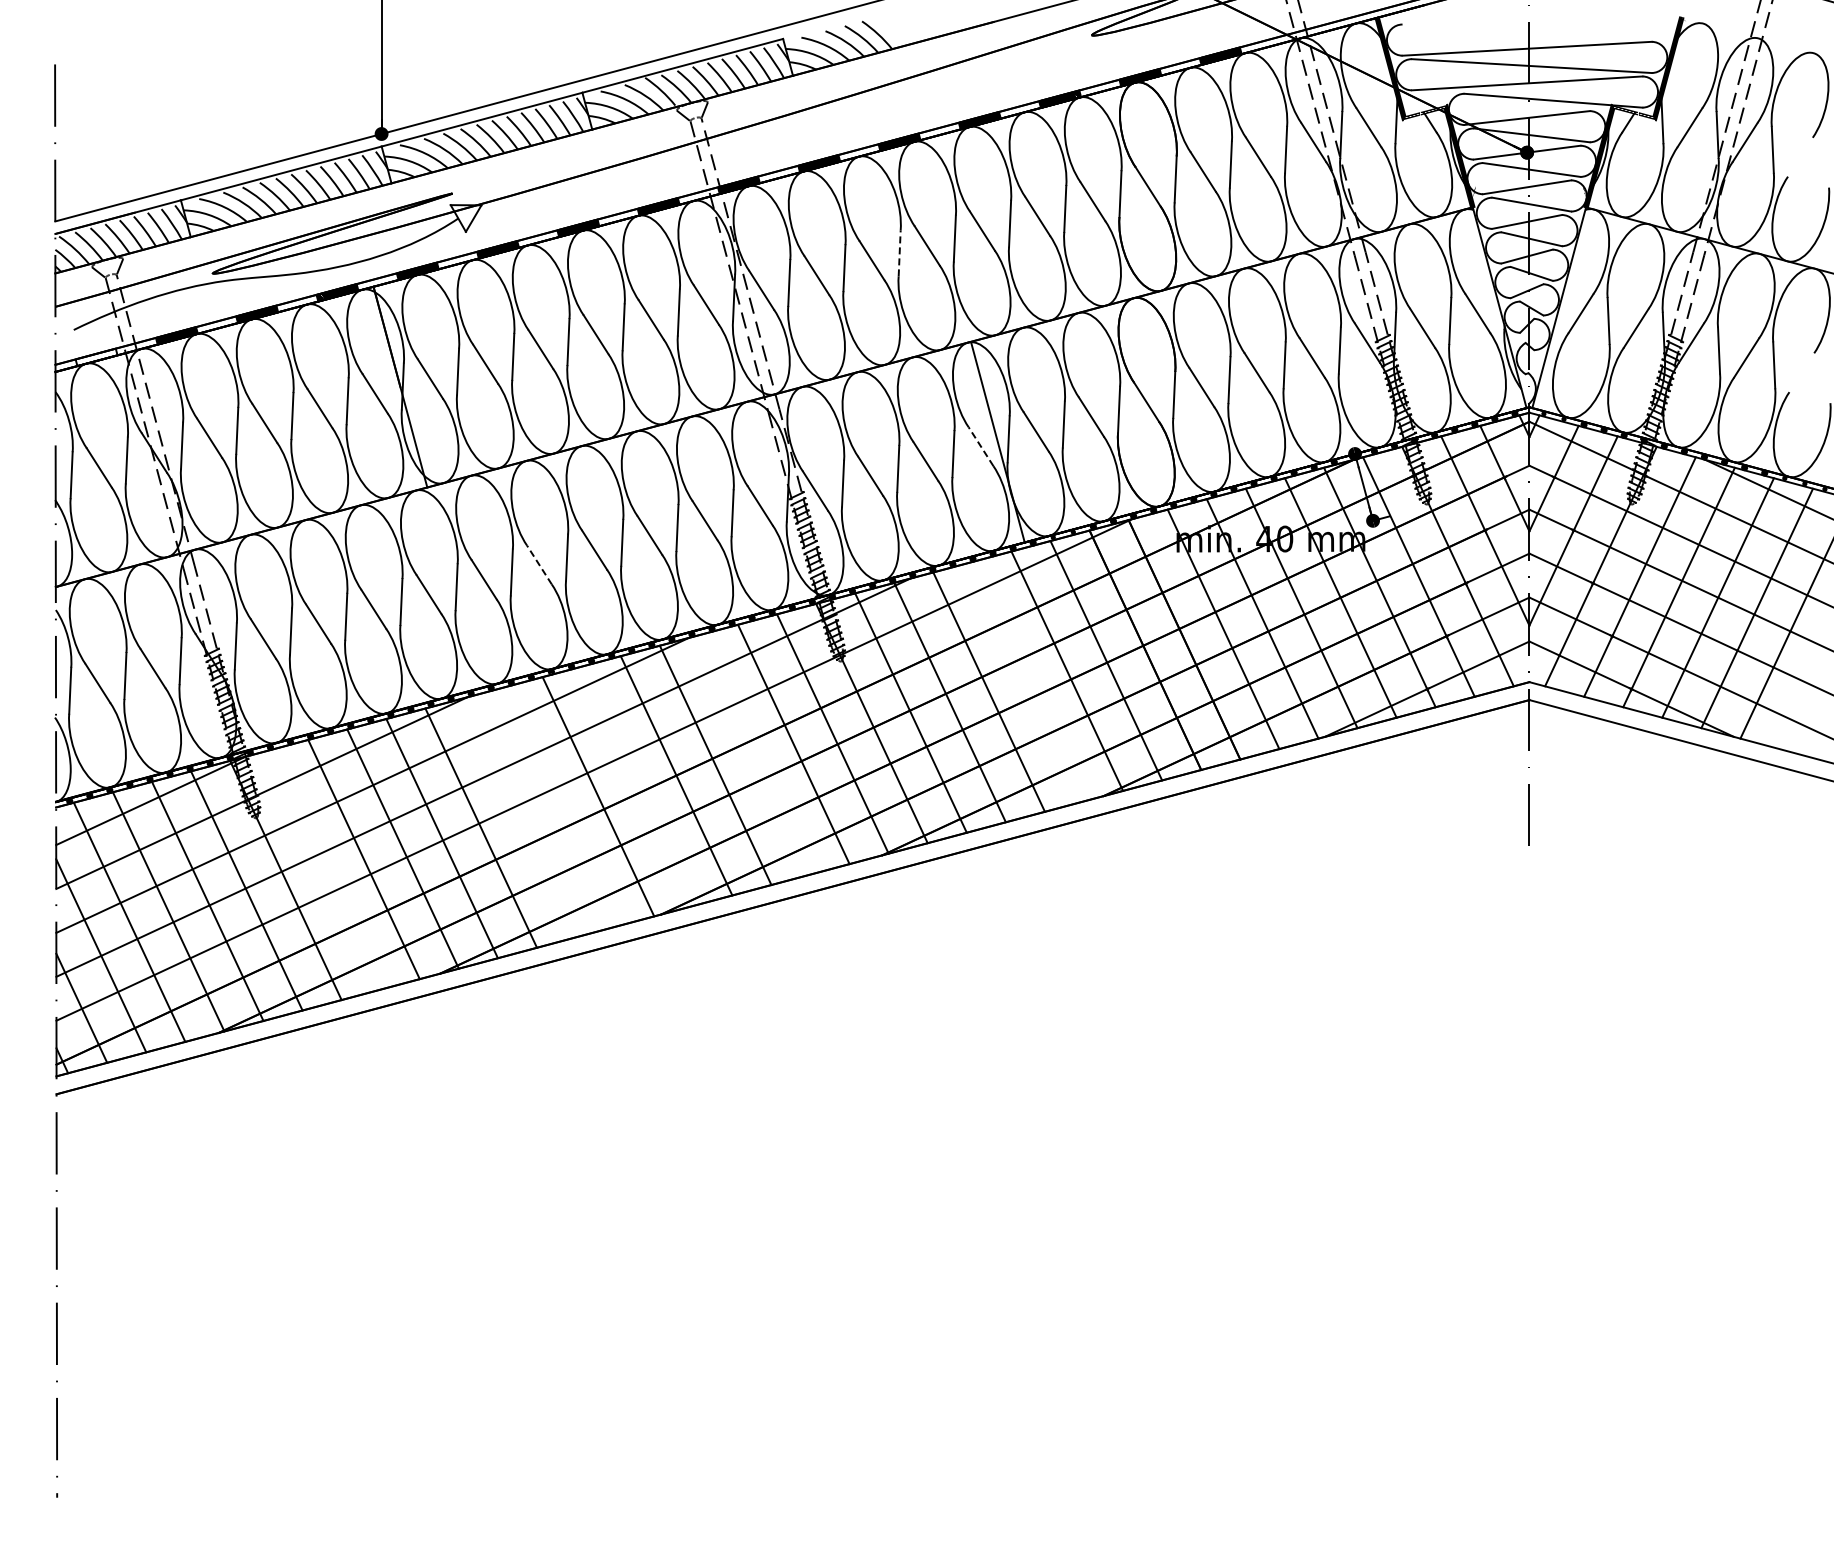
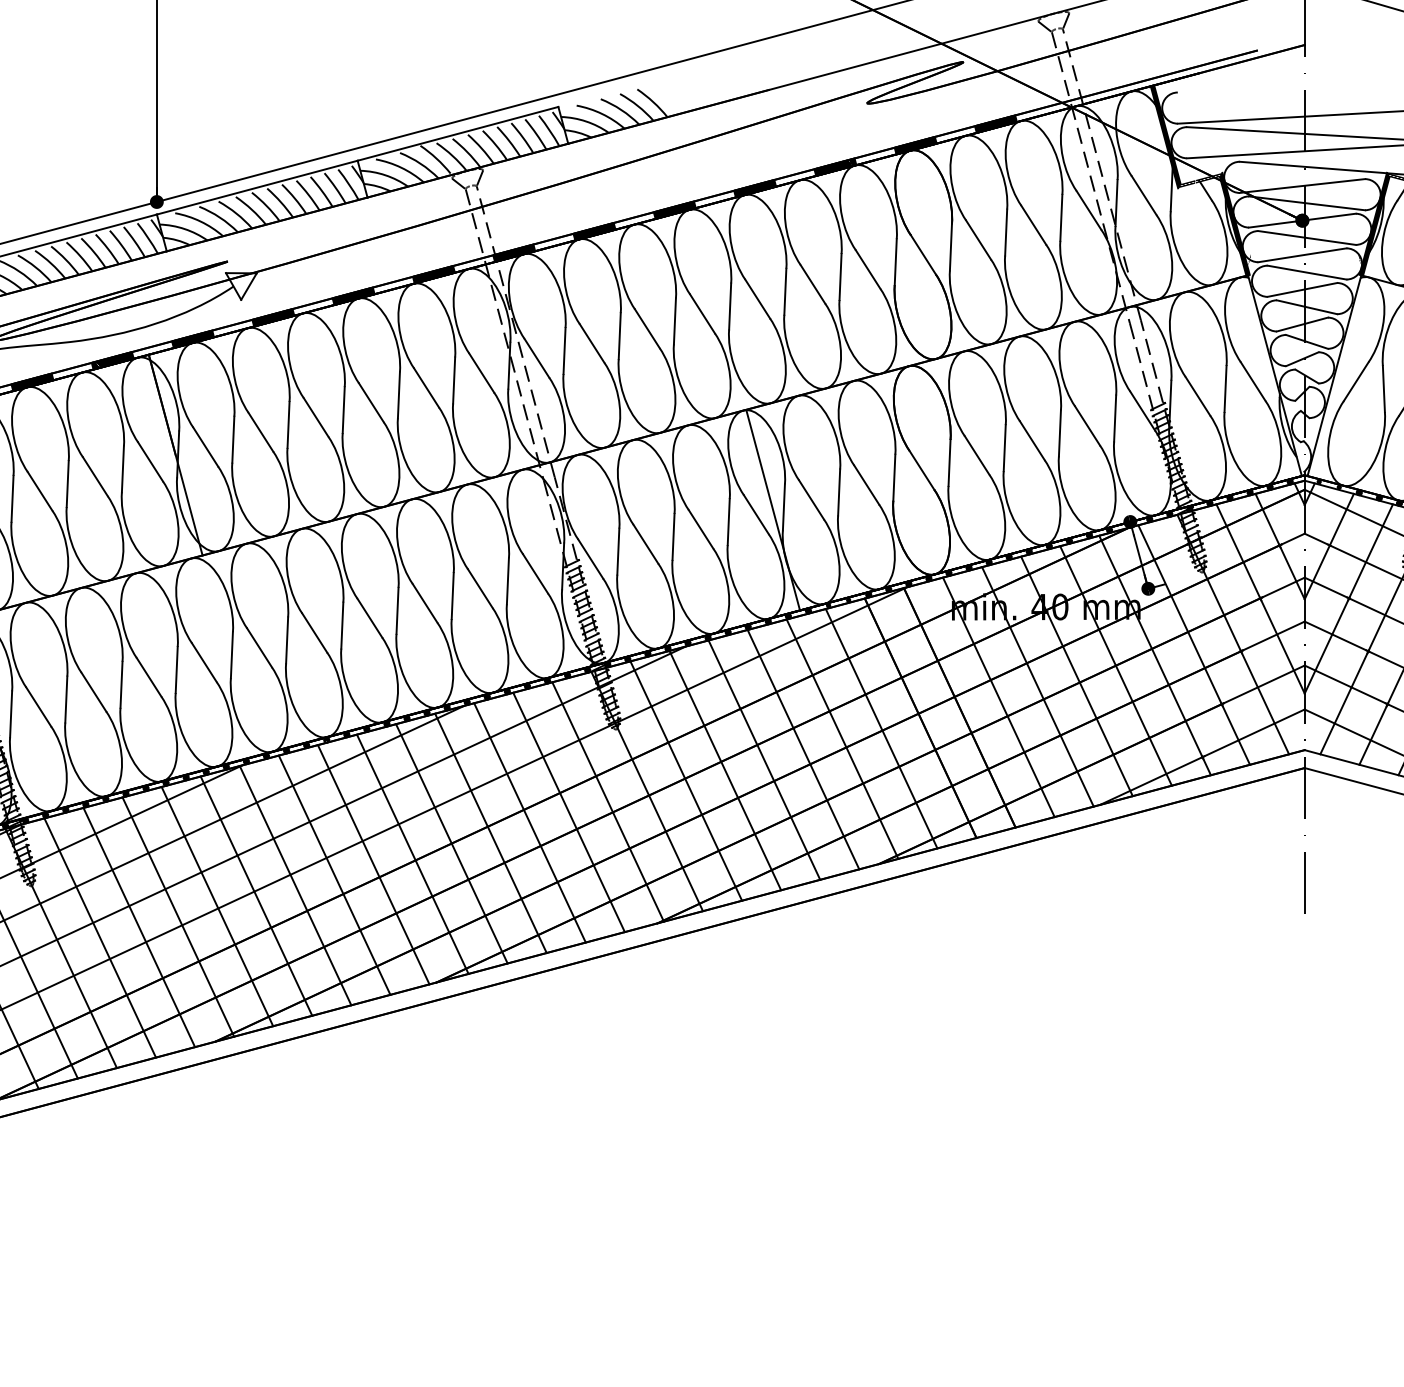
line: (899, 252) -> (674, 320), dashed -> solid
line: (980, 446) -> (755, 514), dashed -> solid
line: (539, 564) -> (314, 632), dashed -> solid
line: (1028, 681) -> (803, 749), added
line: (754, 754) -> (529, 822), added
line: (637, 785) -> (412, 853), added
line: (559, 806) -> (334, 874), added
line: (520, 817) -> (295, 885), added
line: (324, 869) -> (99, 937), added

